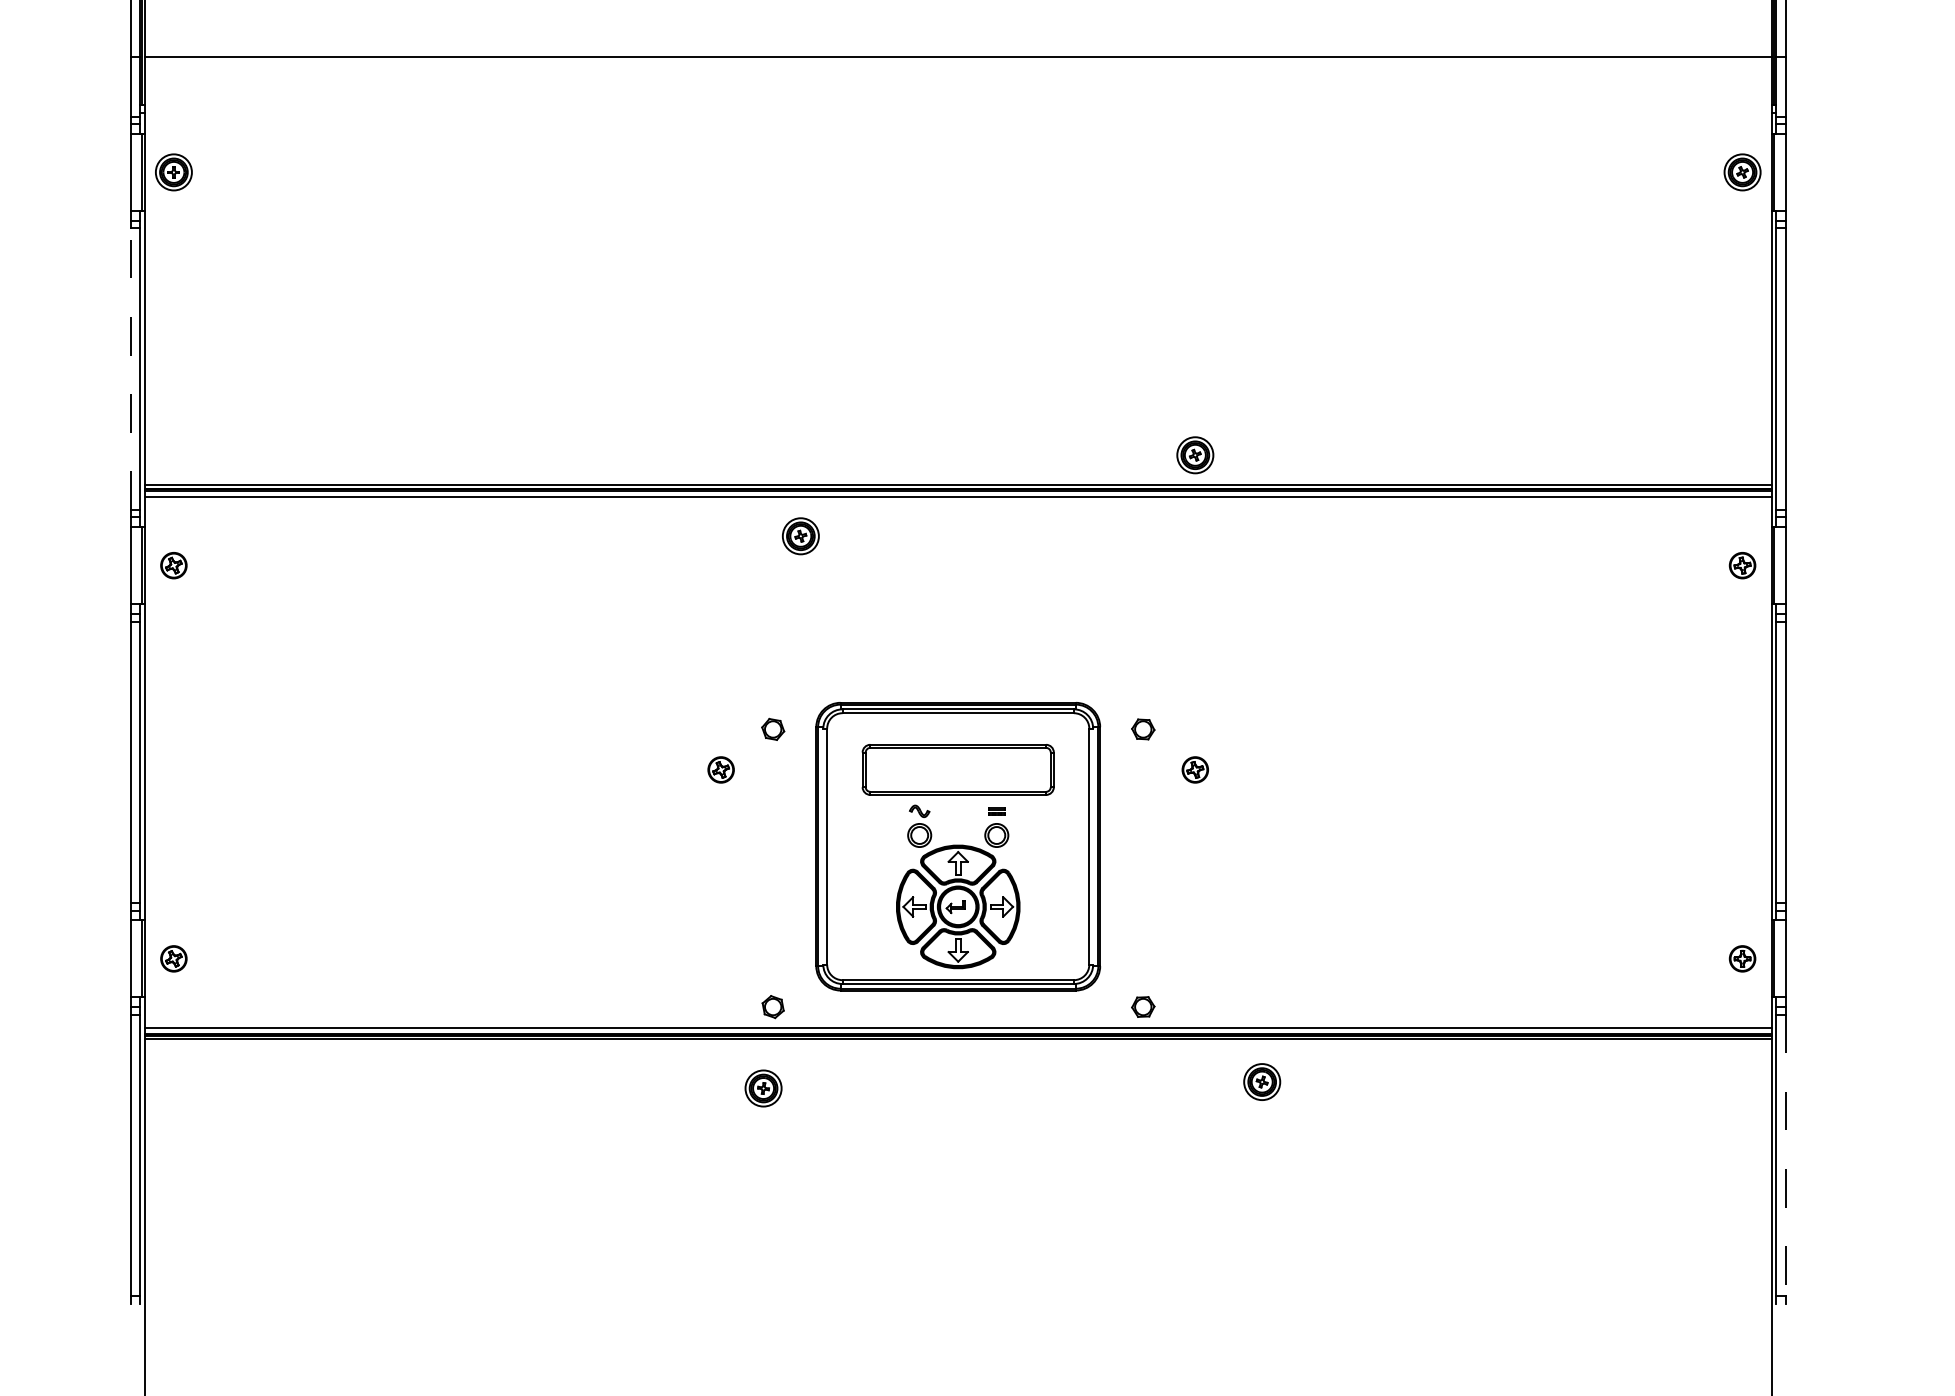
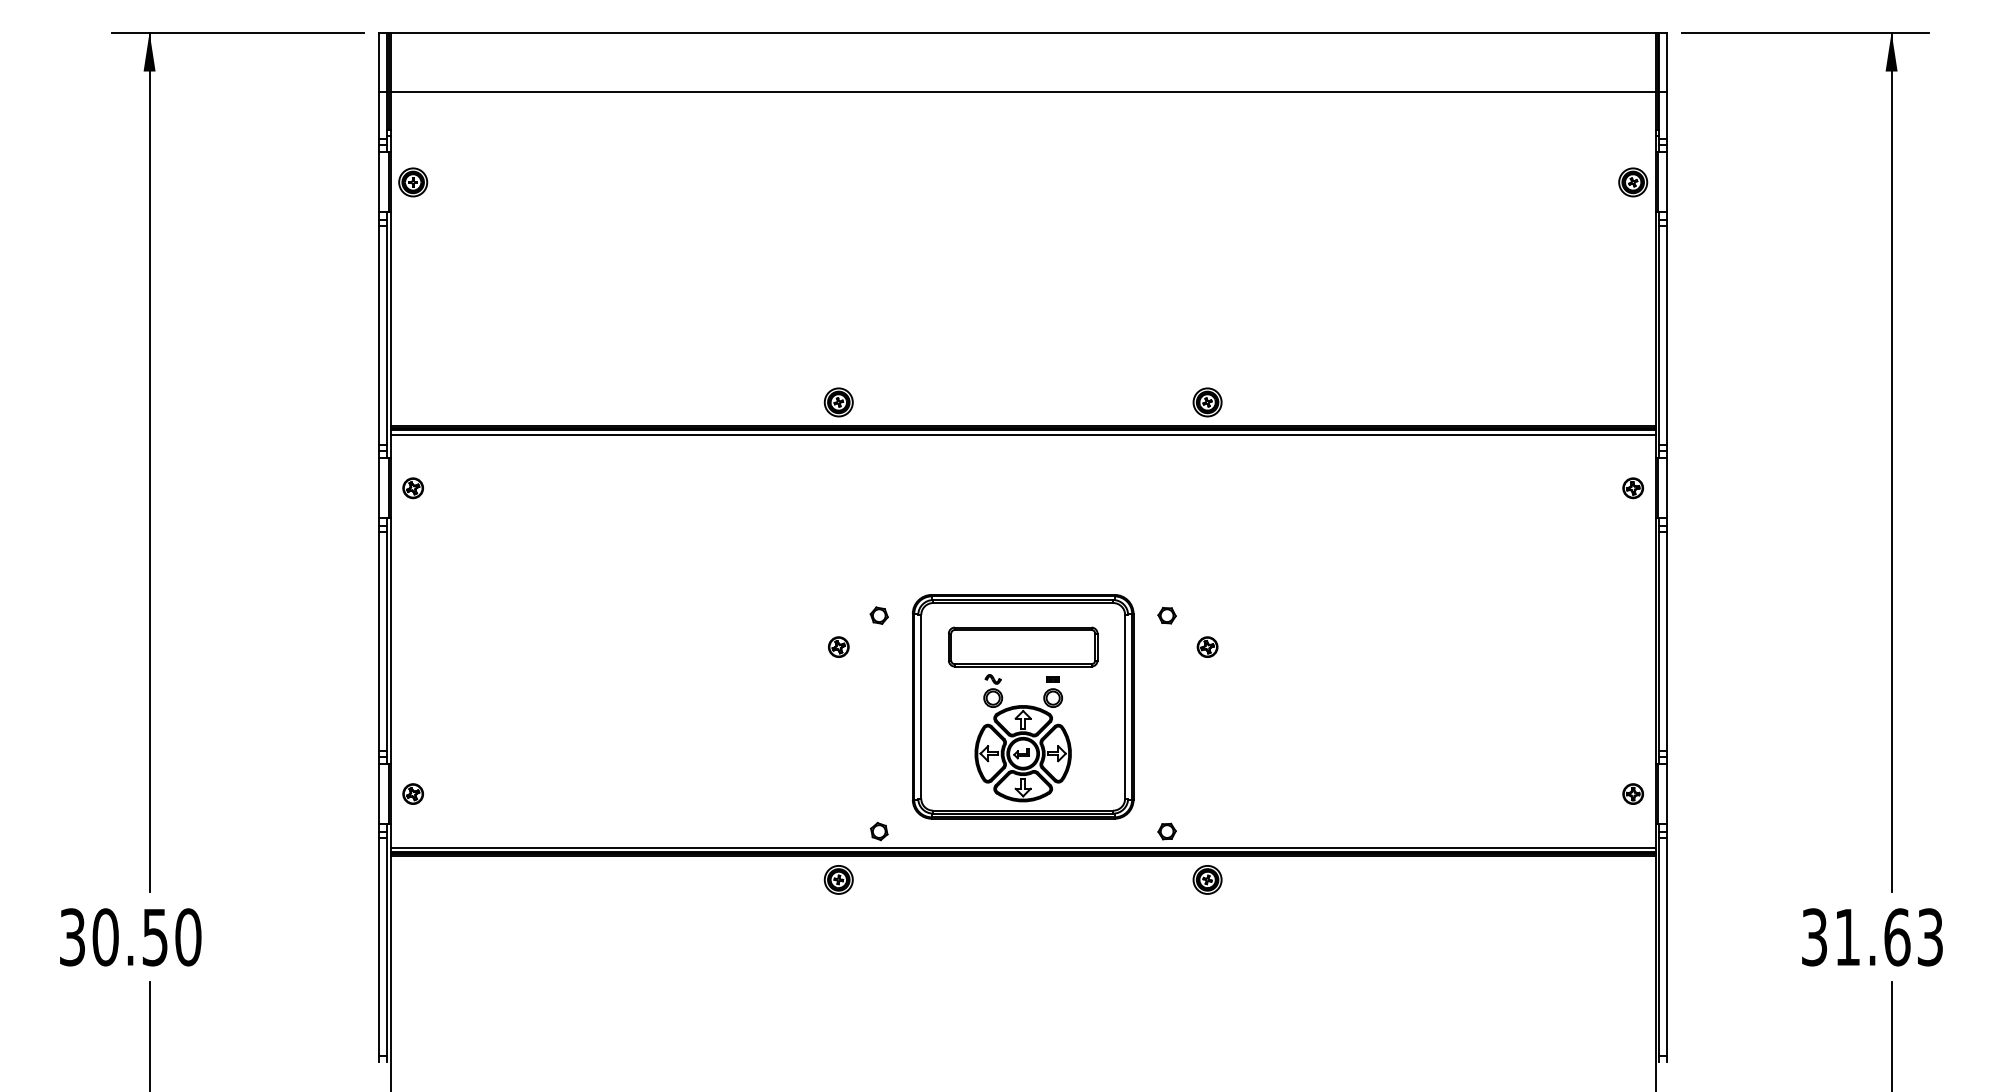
line: (130, 367) -> (379, 334), dashed -> solid
part: (800, 536) -> (838, 402), moved
part: (1262, 1081) -> (1207, 879), moved
part: (763, 1087) -> (838, 879), moved
line: (1785, 1156) -> (1666, 947), dashed -> solid

